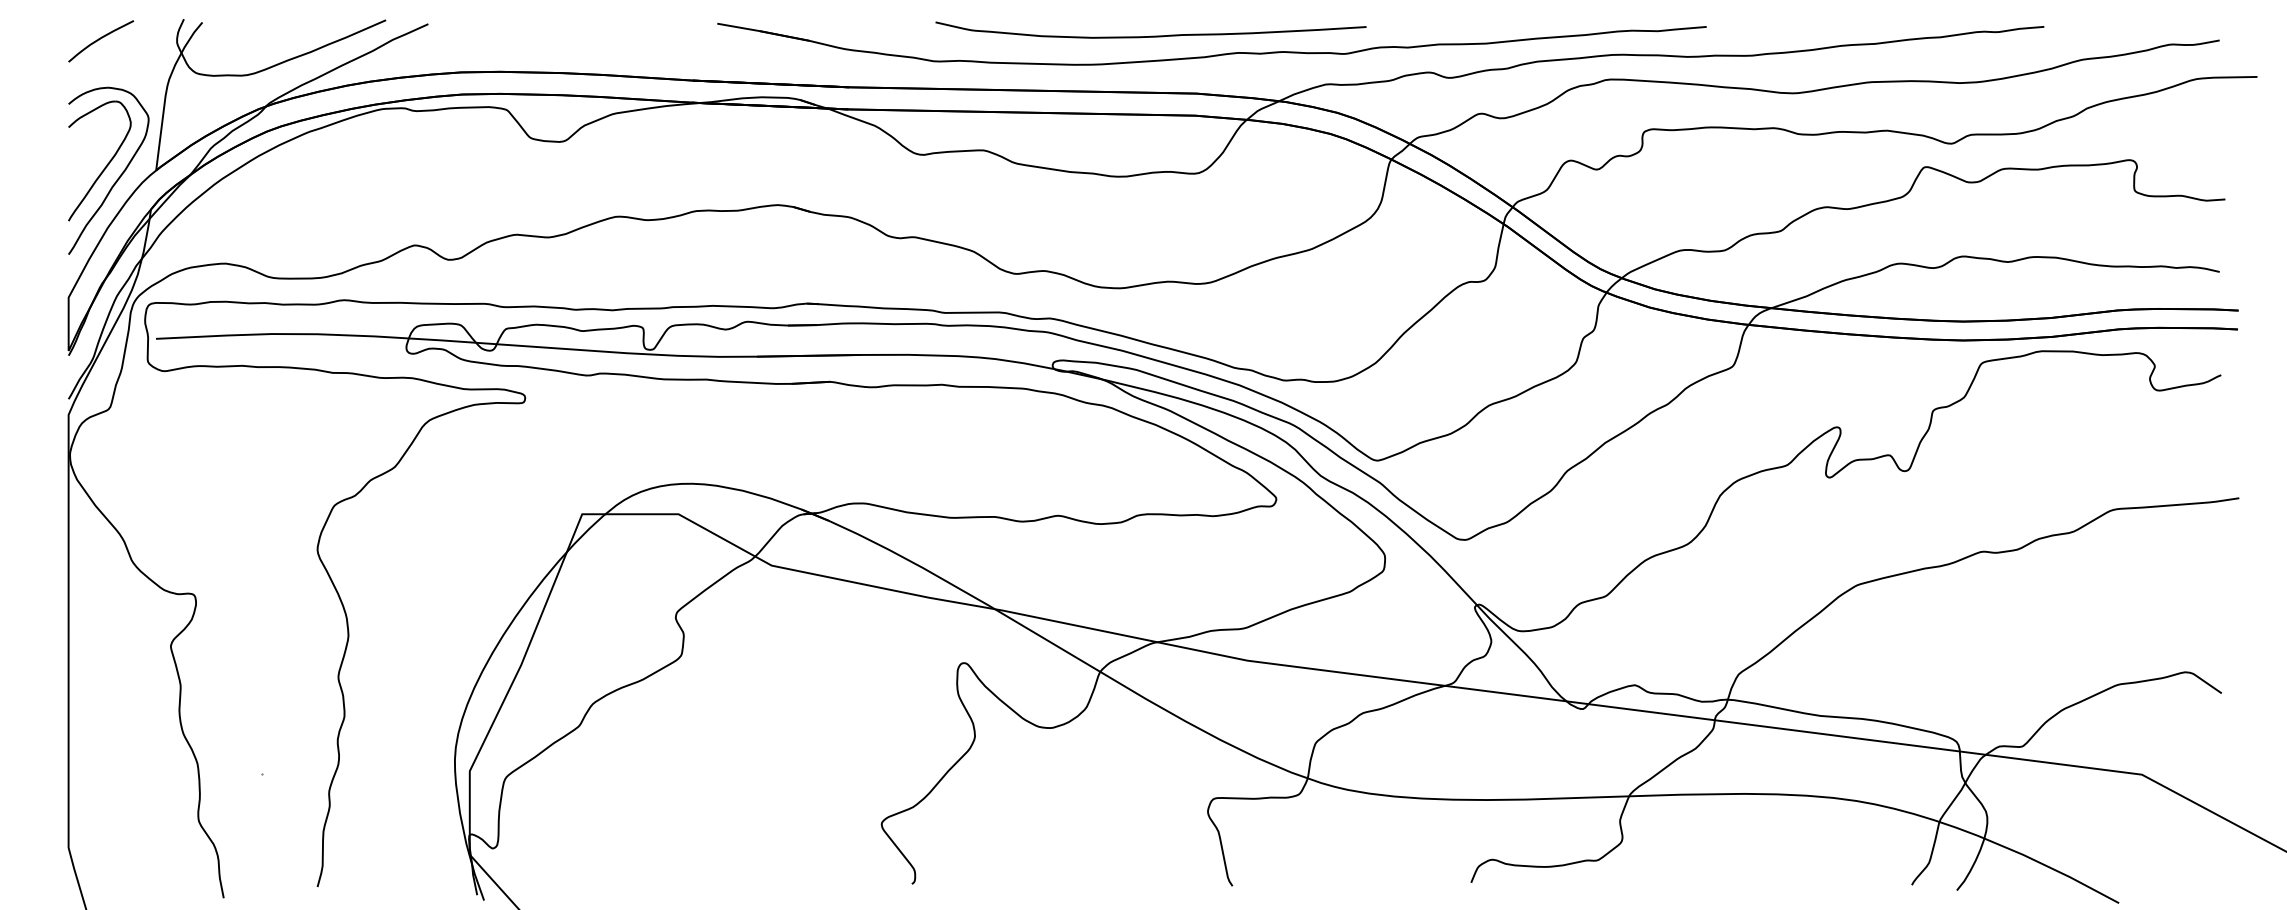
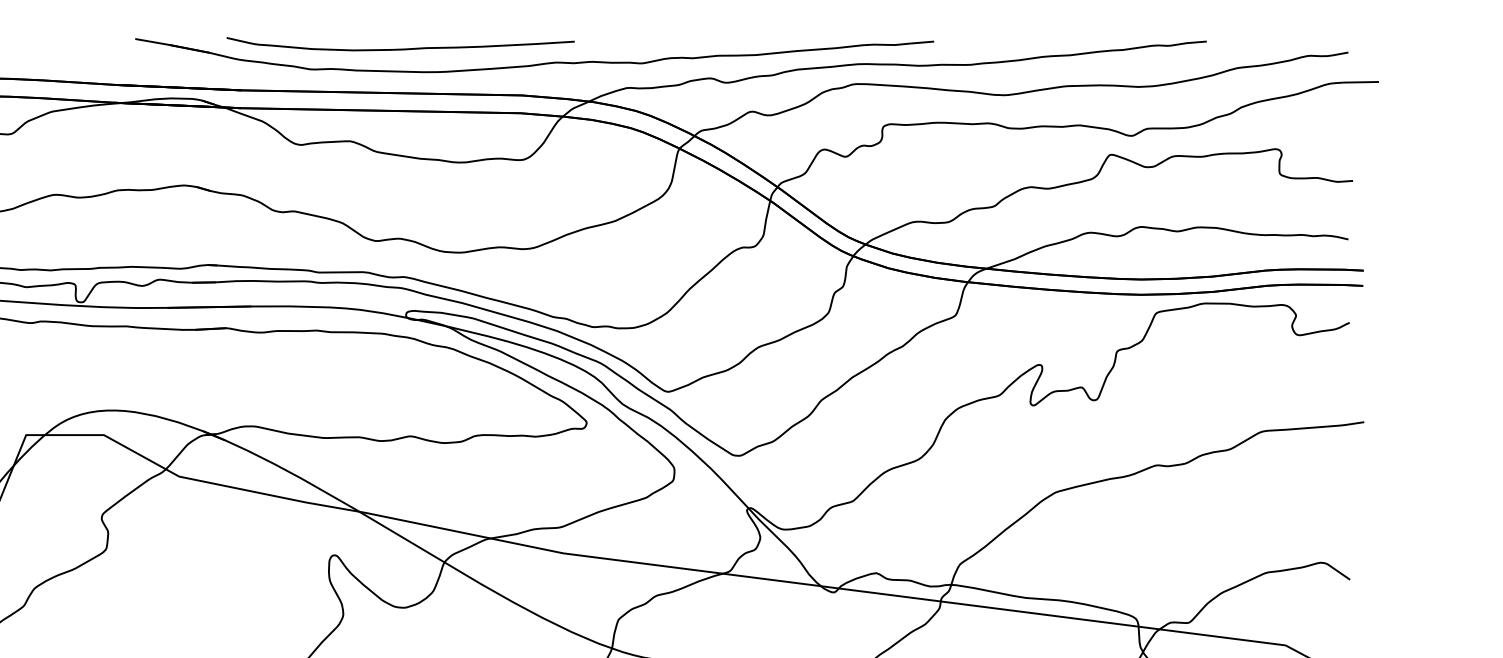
curve: (1150, 35) -> (400, 48), moved

